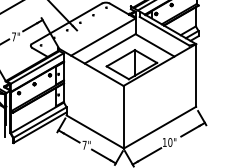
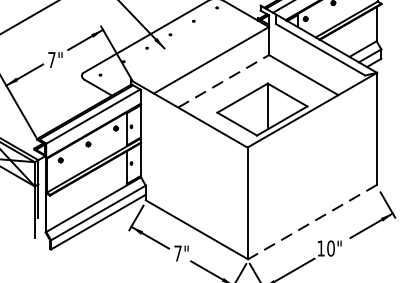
line: (110, 48) -> (224, 80), solid -> dashed
line: (160, 127) -> (313, 221), solid -> dashed

